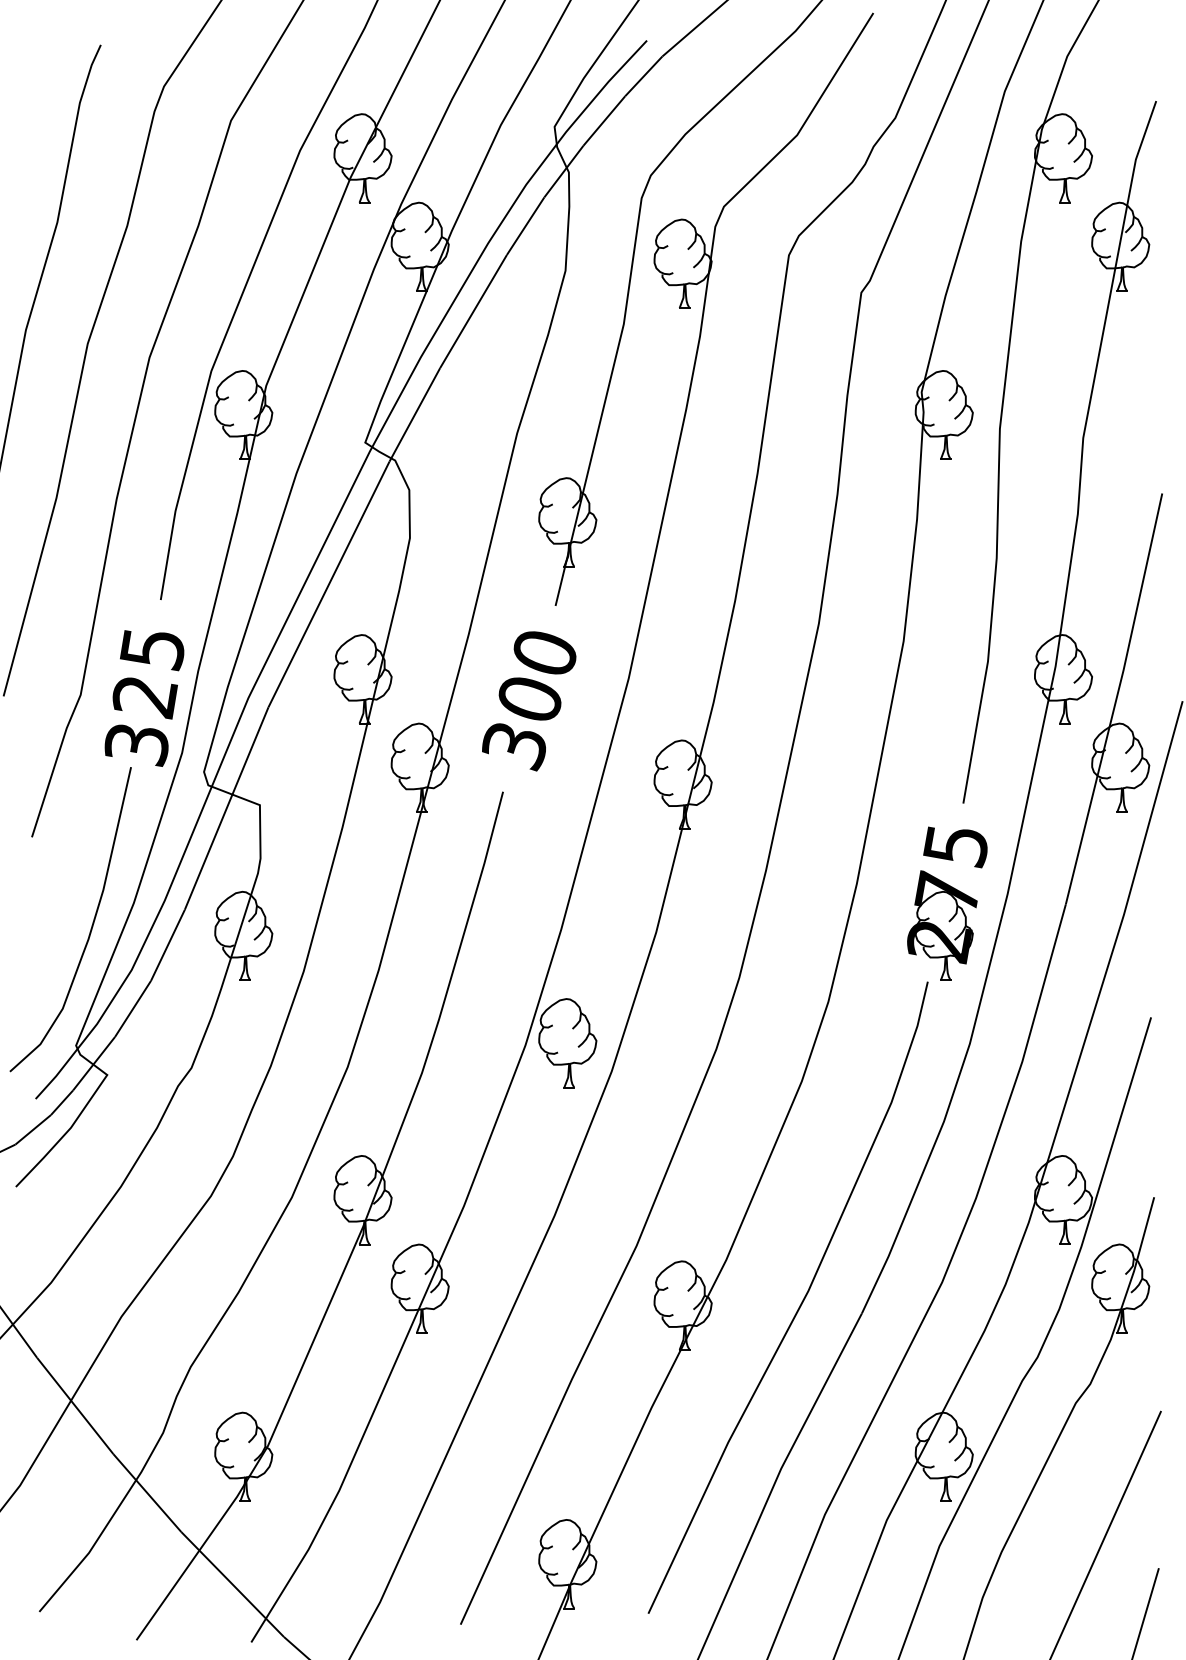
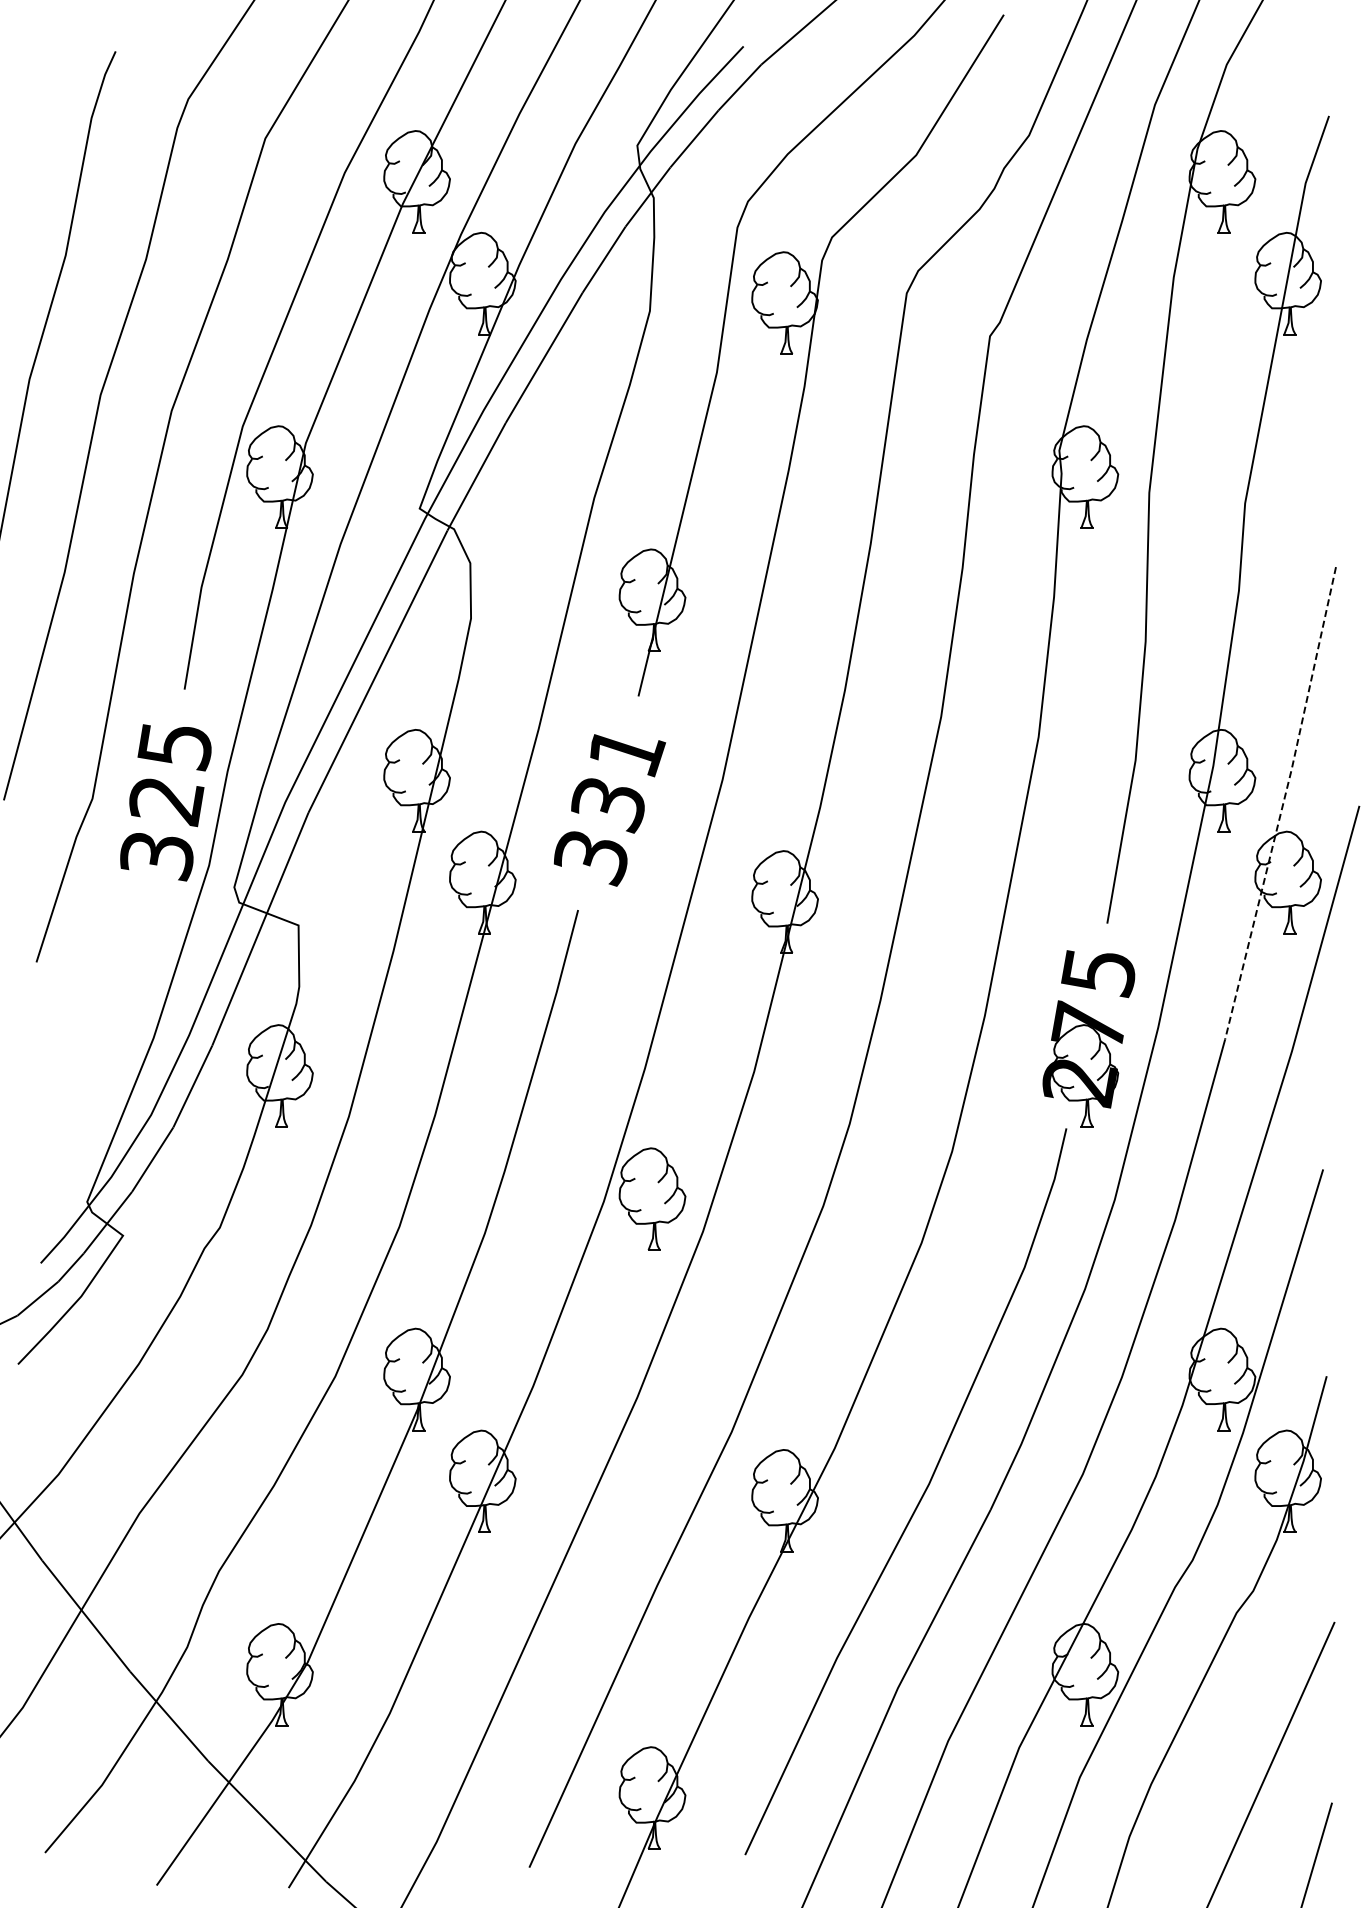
text: (538, 678) -> (618, 779), 300 -> 331
line: (1116, 699) -> (1283, 804), solid -> dashed
curve: (91, 926) -> (104, 1065), removed

